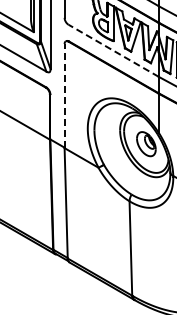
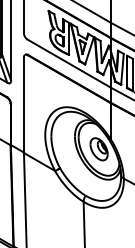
line: (113, 50) -> (68, 63), dashed -> solid
line: (64, 95) -> (23, 104), dashed -> solid

